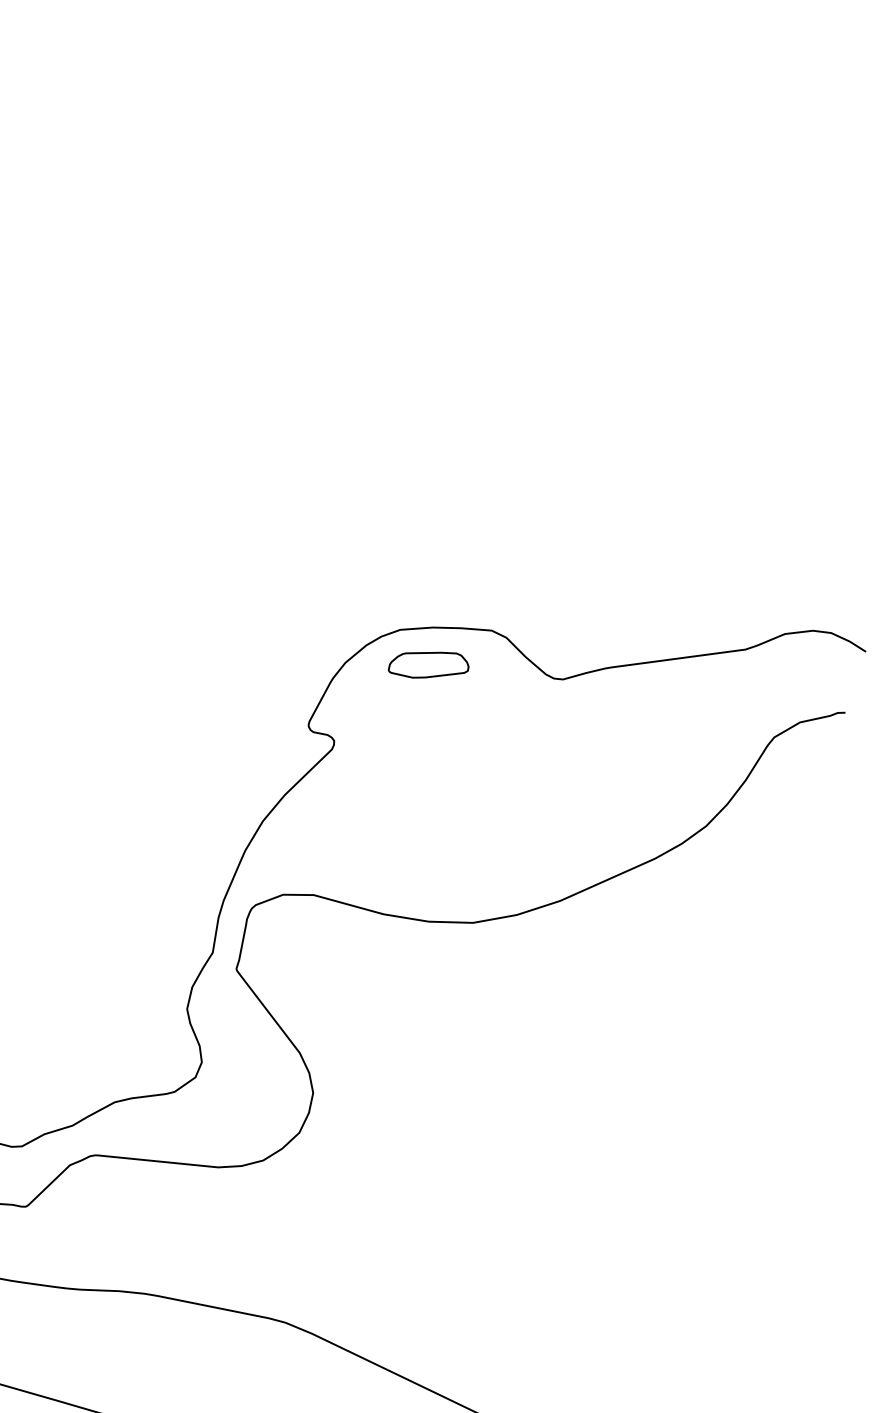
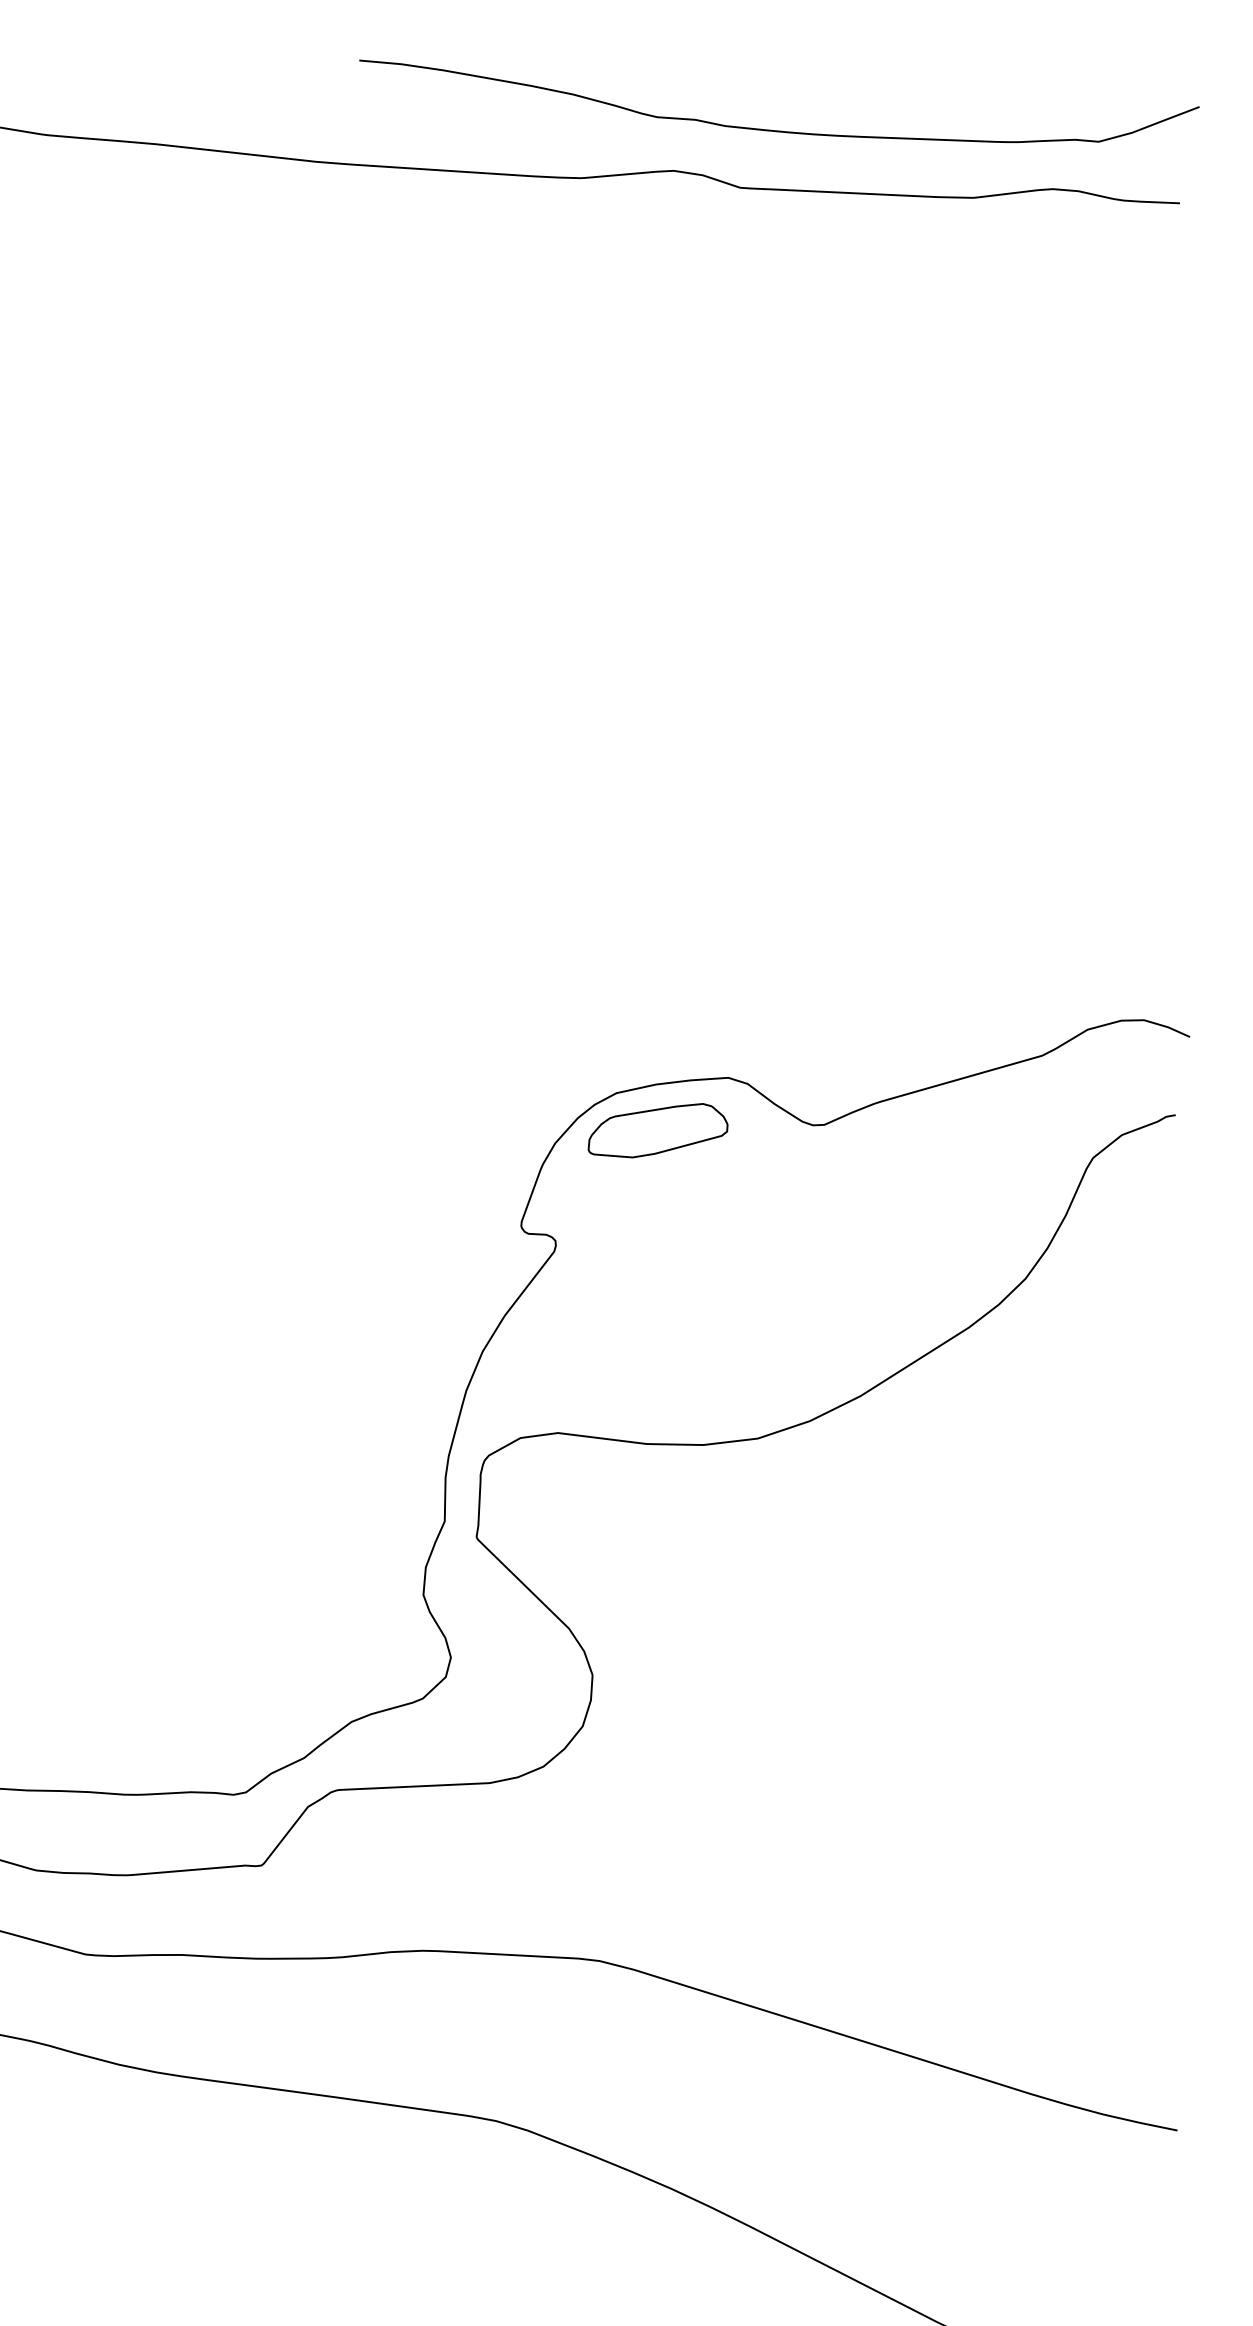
part: (428, 664) -> (657, 1130), size x1.43

